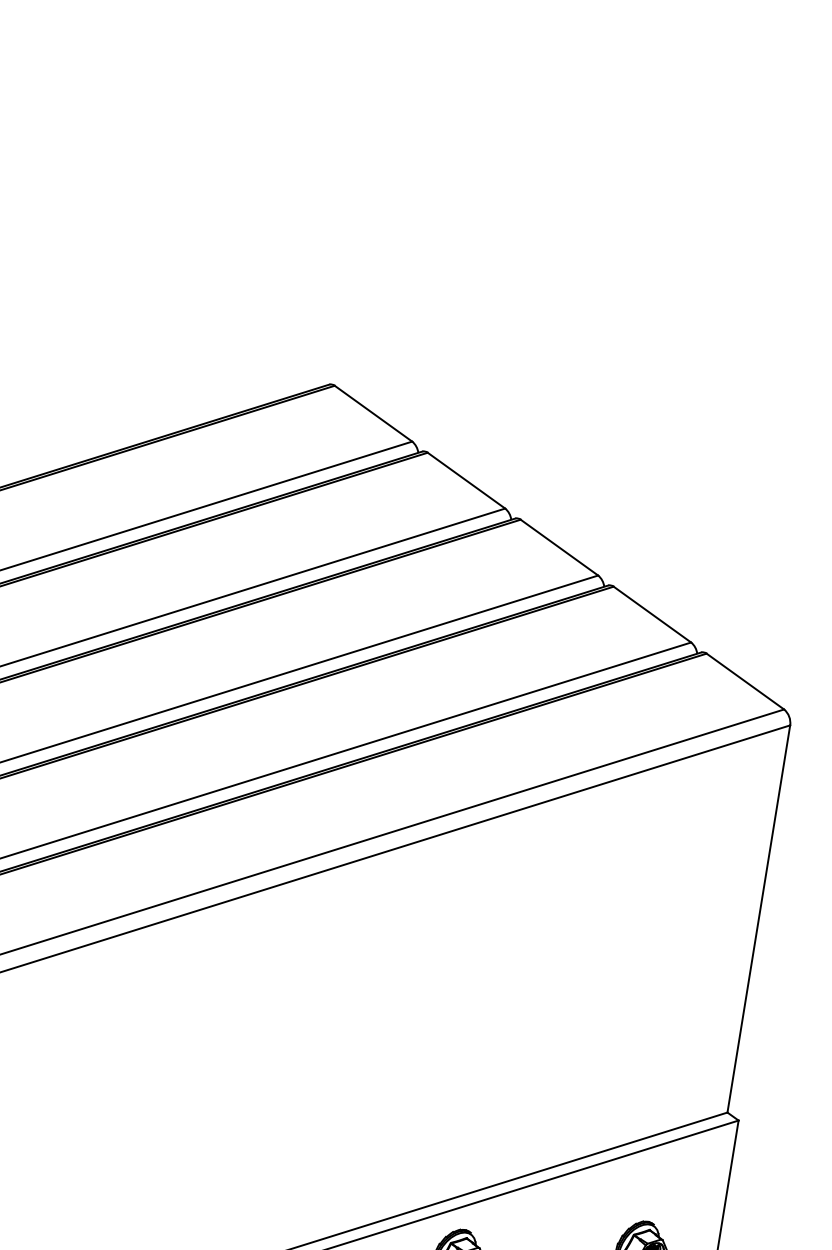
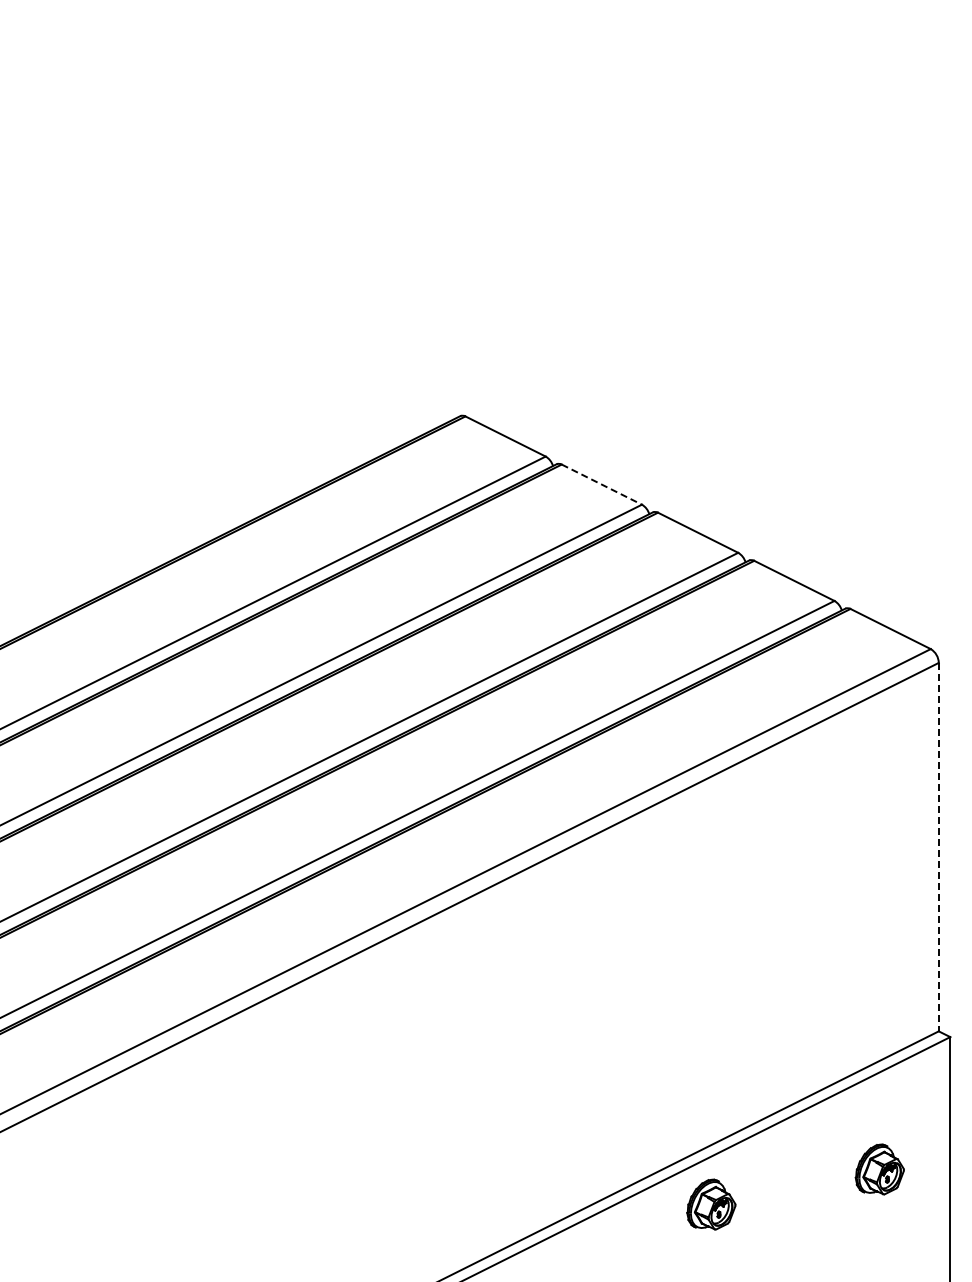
line: (466, 480) -> (601, 484), solid -> dashed
line: (758, 919) -> (938, 847), solid -> dashed

